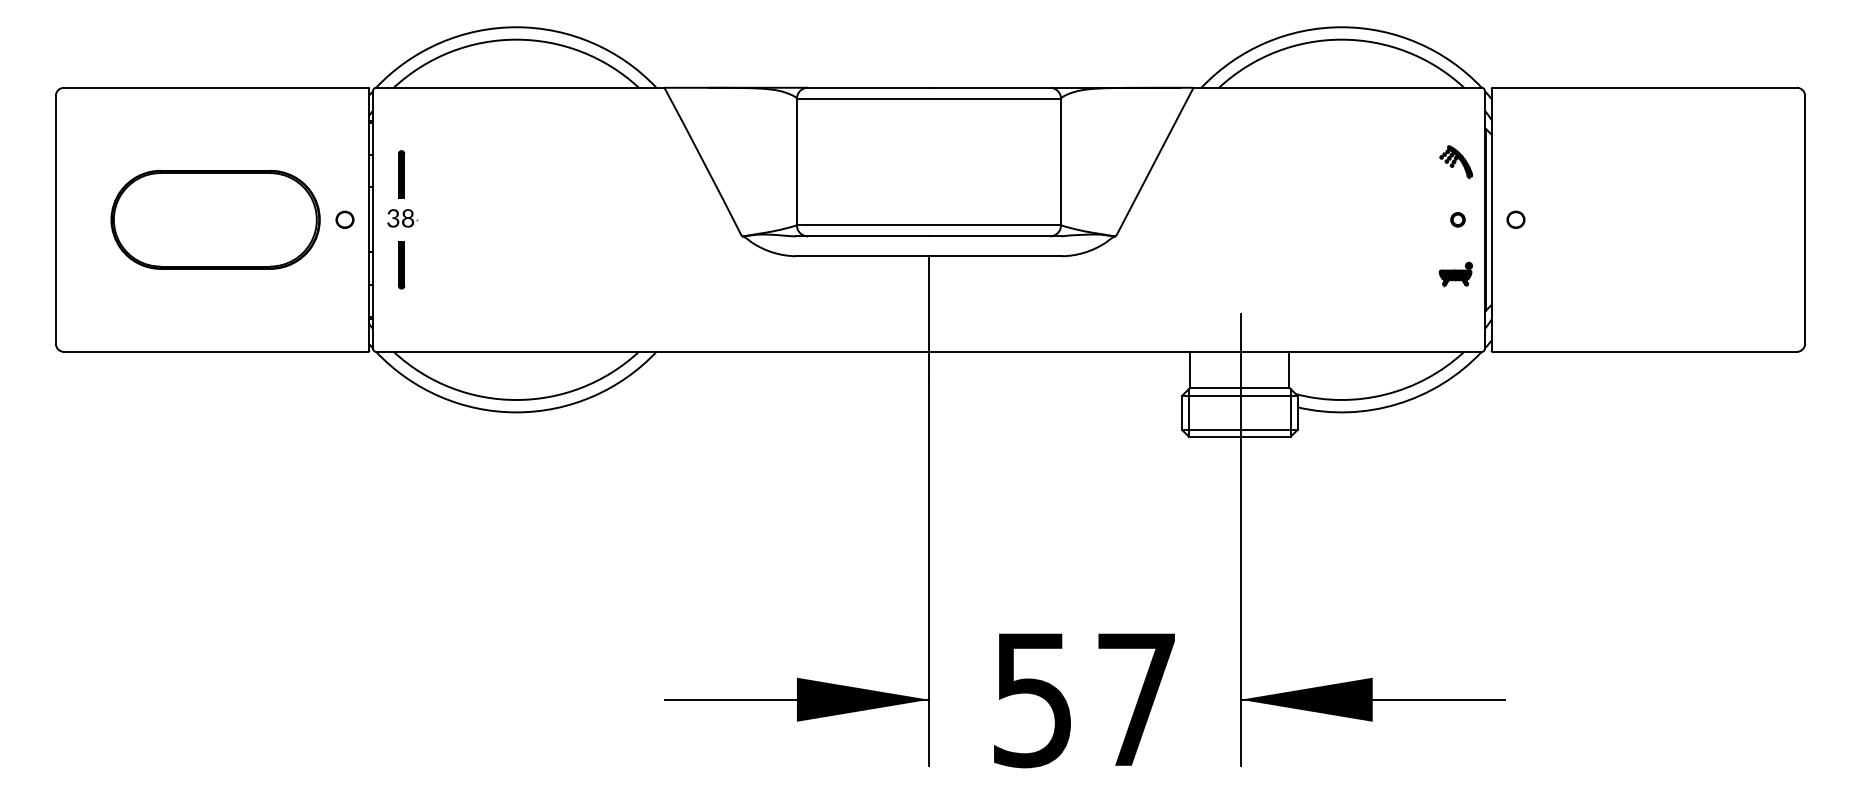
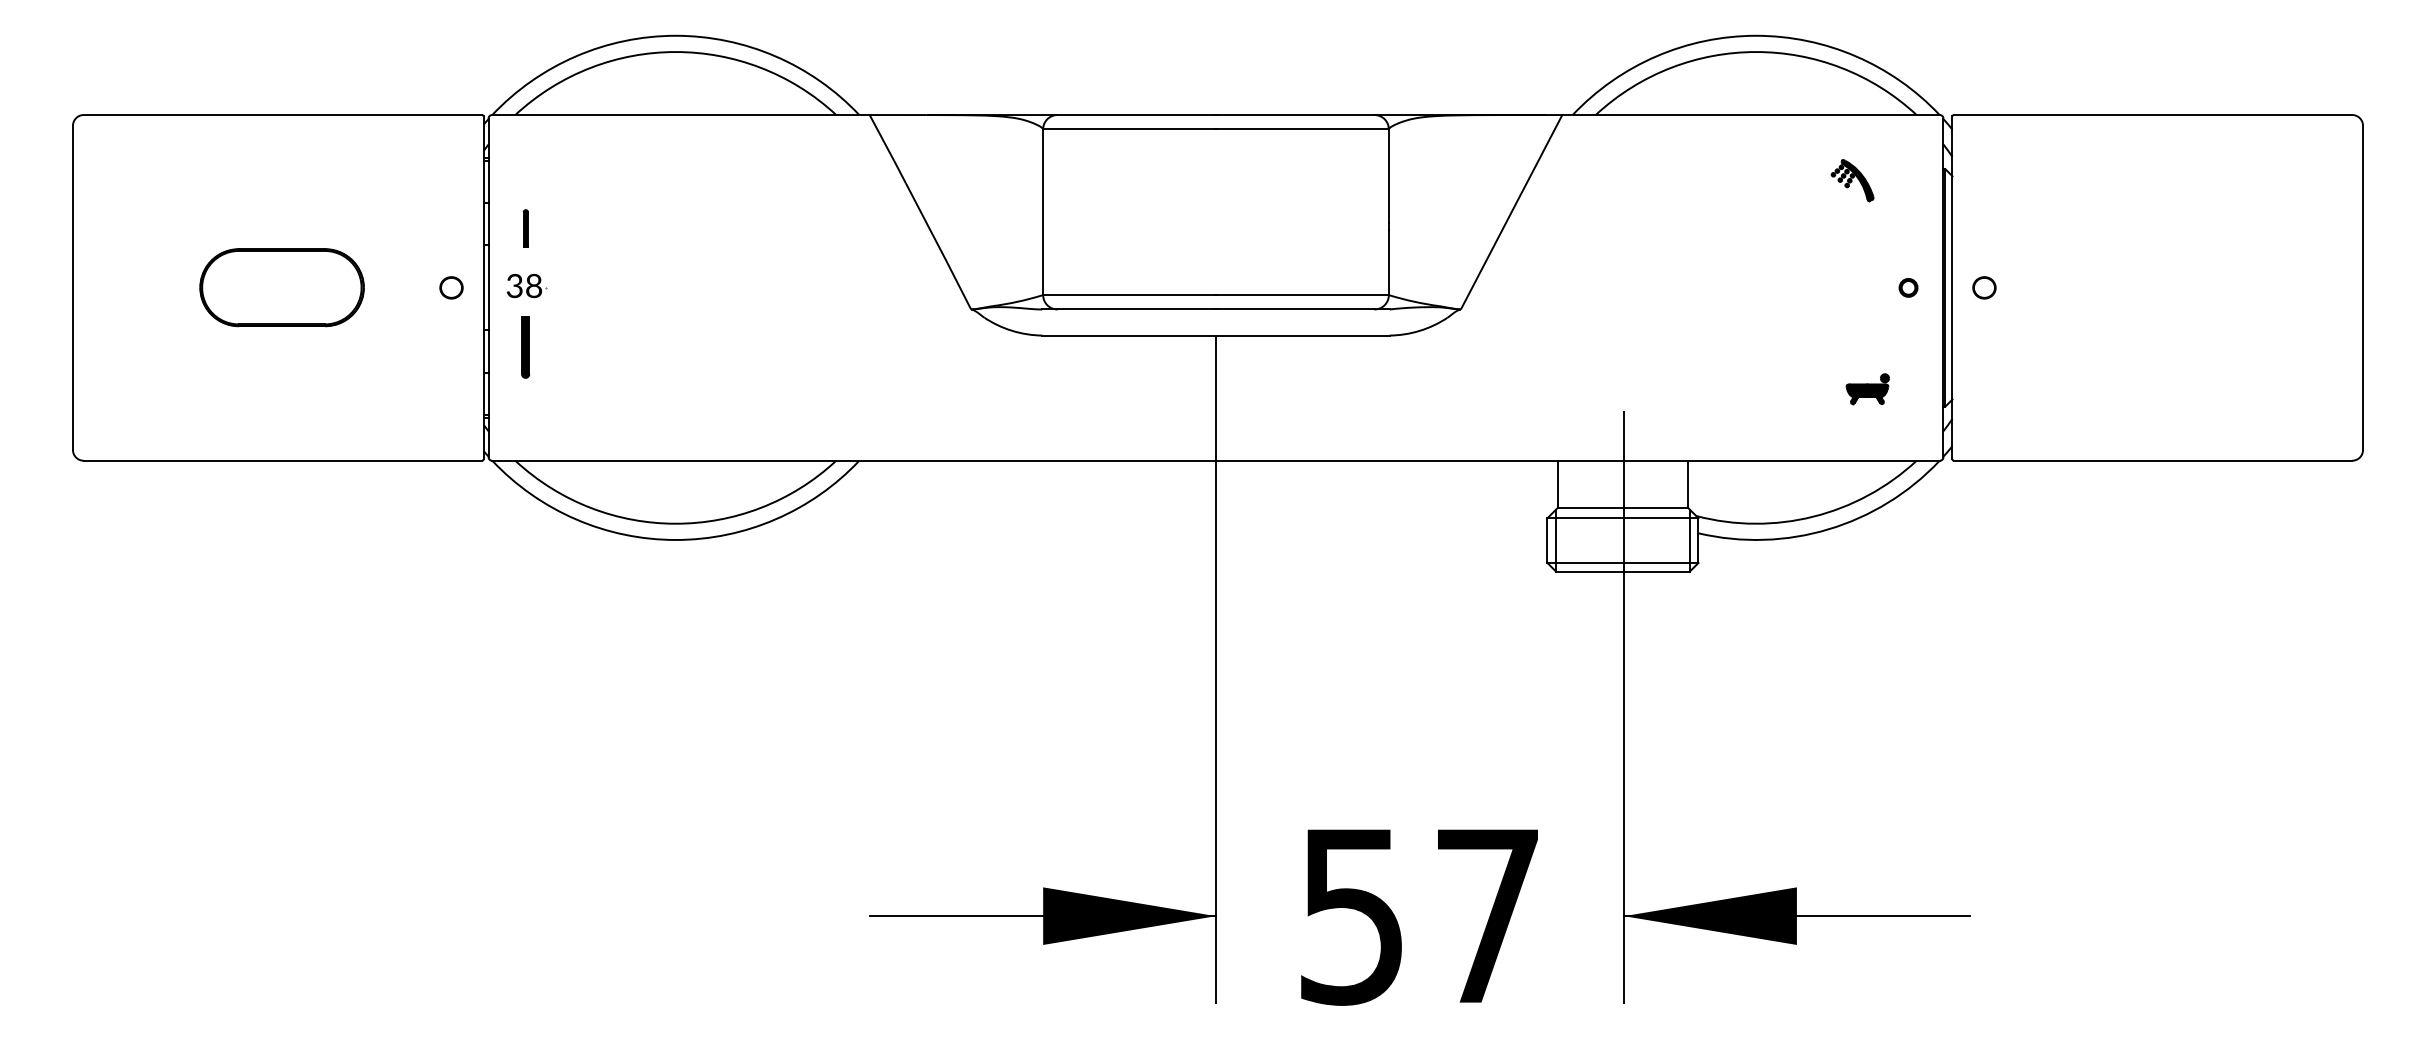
part: (1456, 162) -> (1852, 181), moved
part: (401, 174) -> (525, 228), size x0.6
part: (215, 219) -> (281, 287), size x0.6
part: (1455, 274) -> (1867, 389), moved

